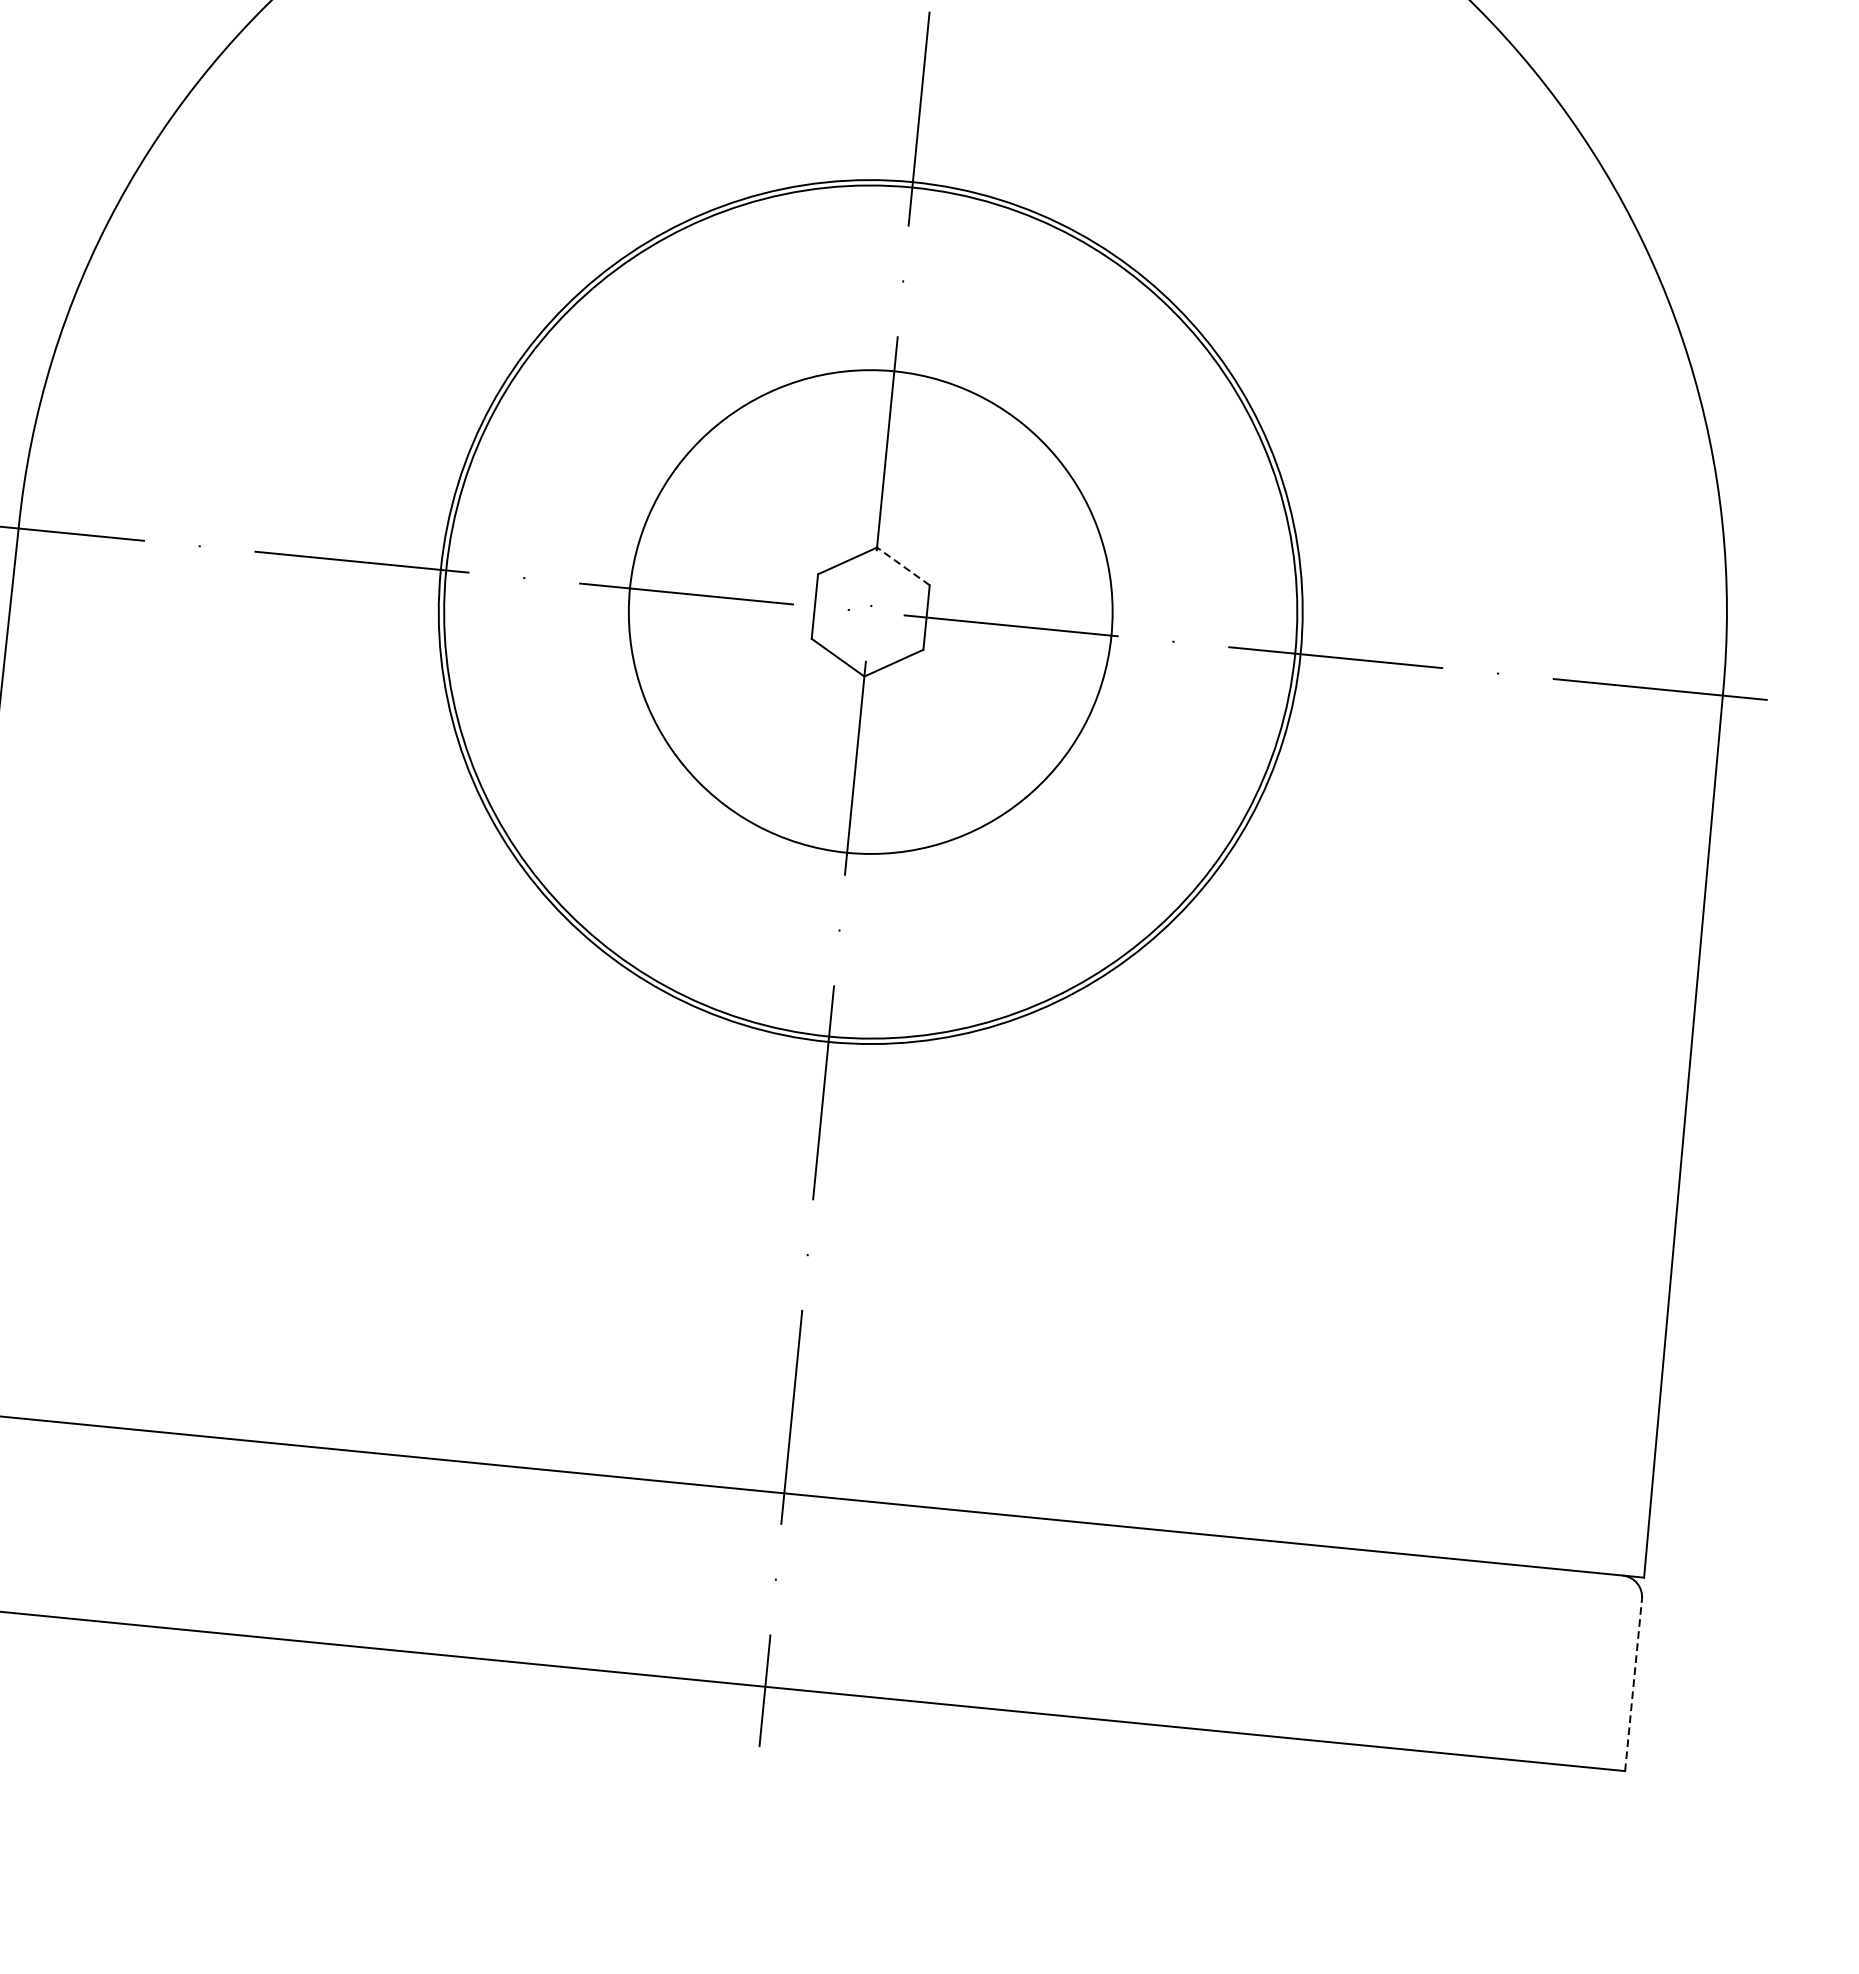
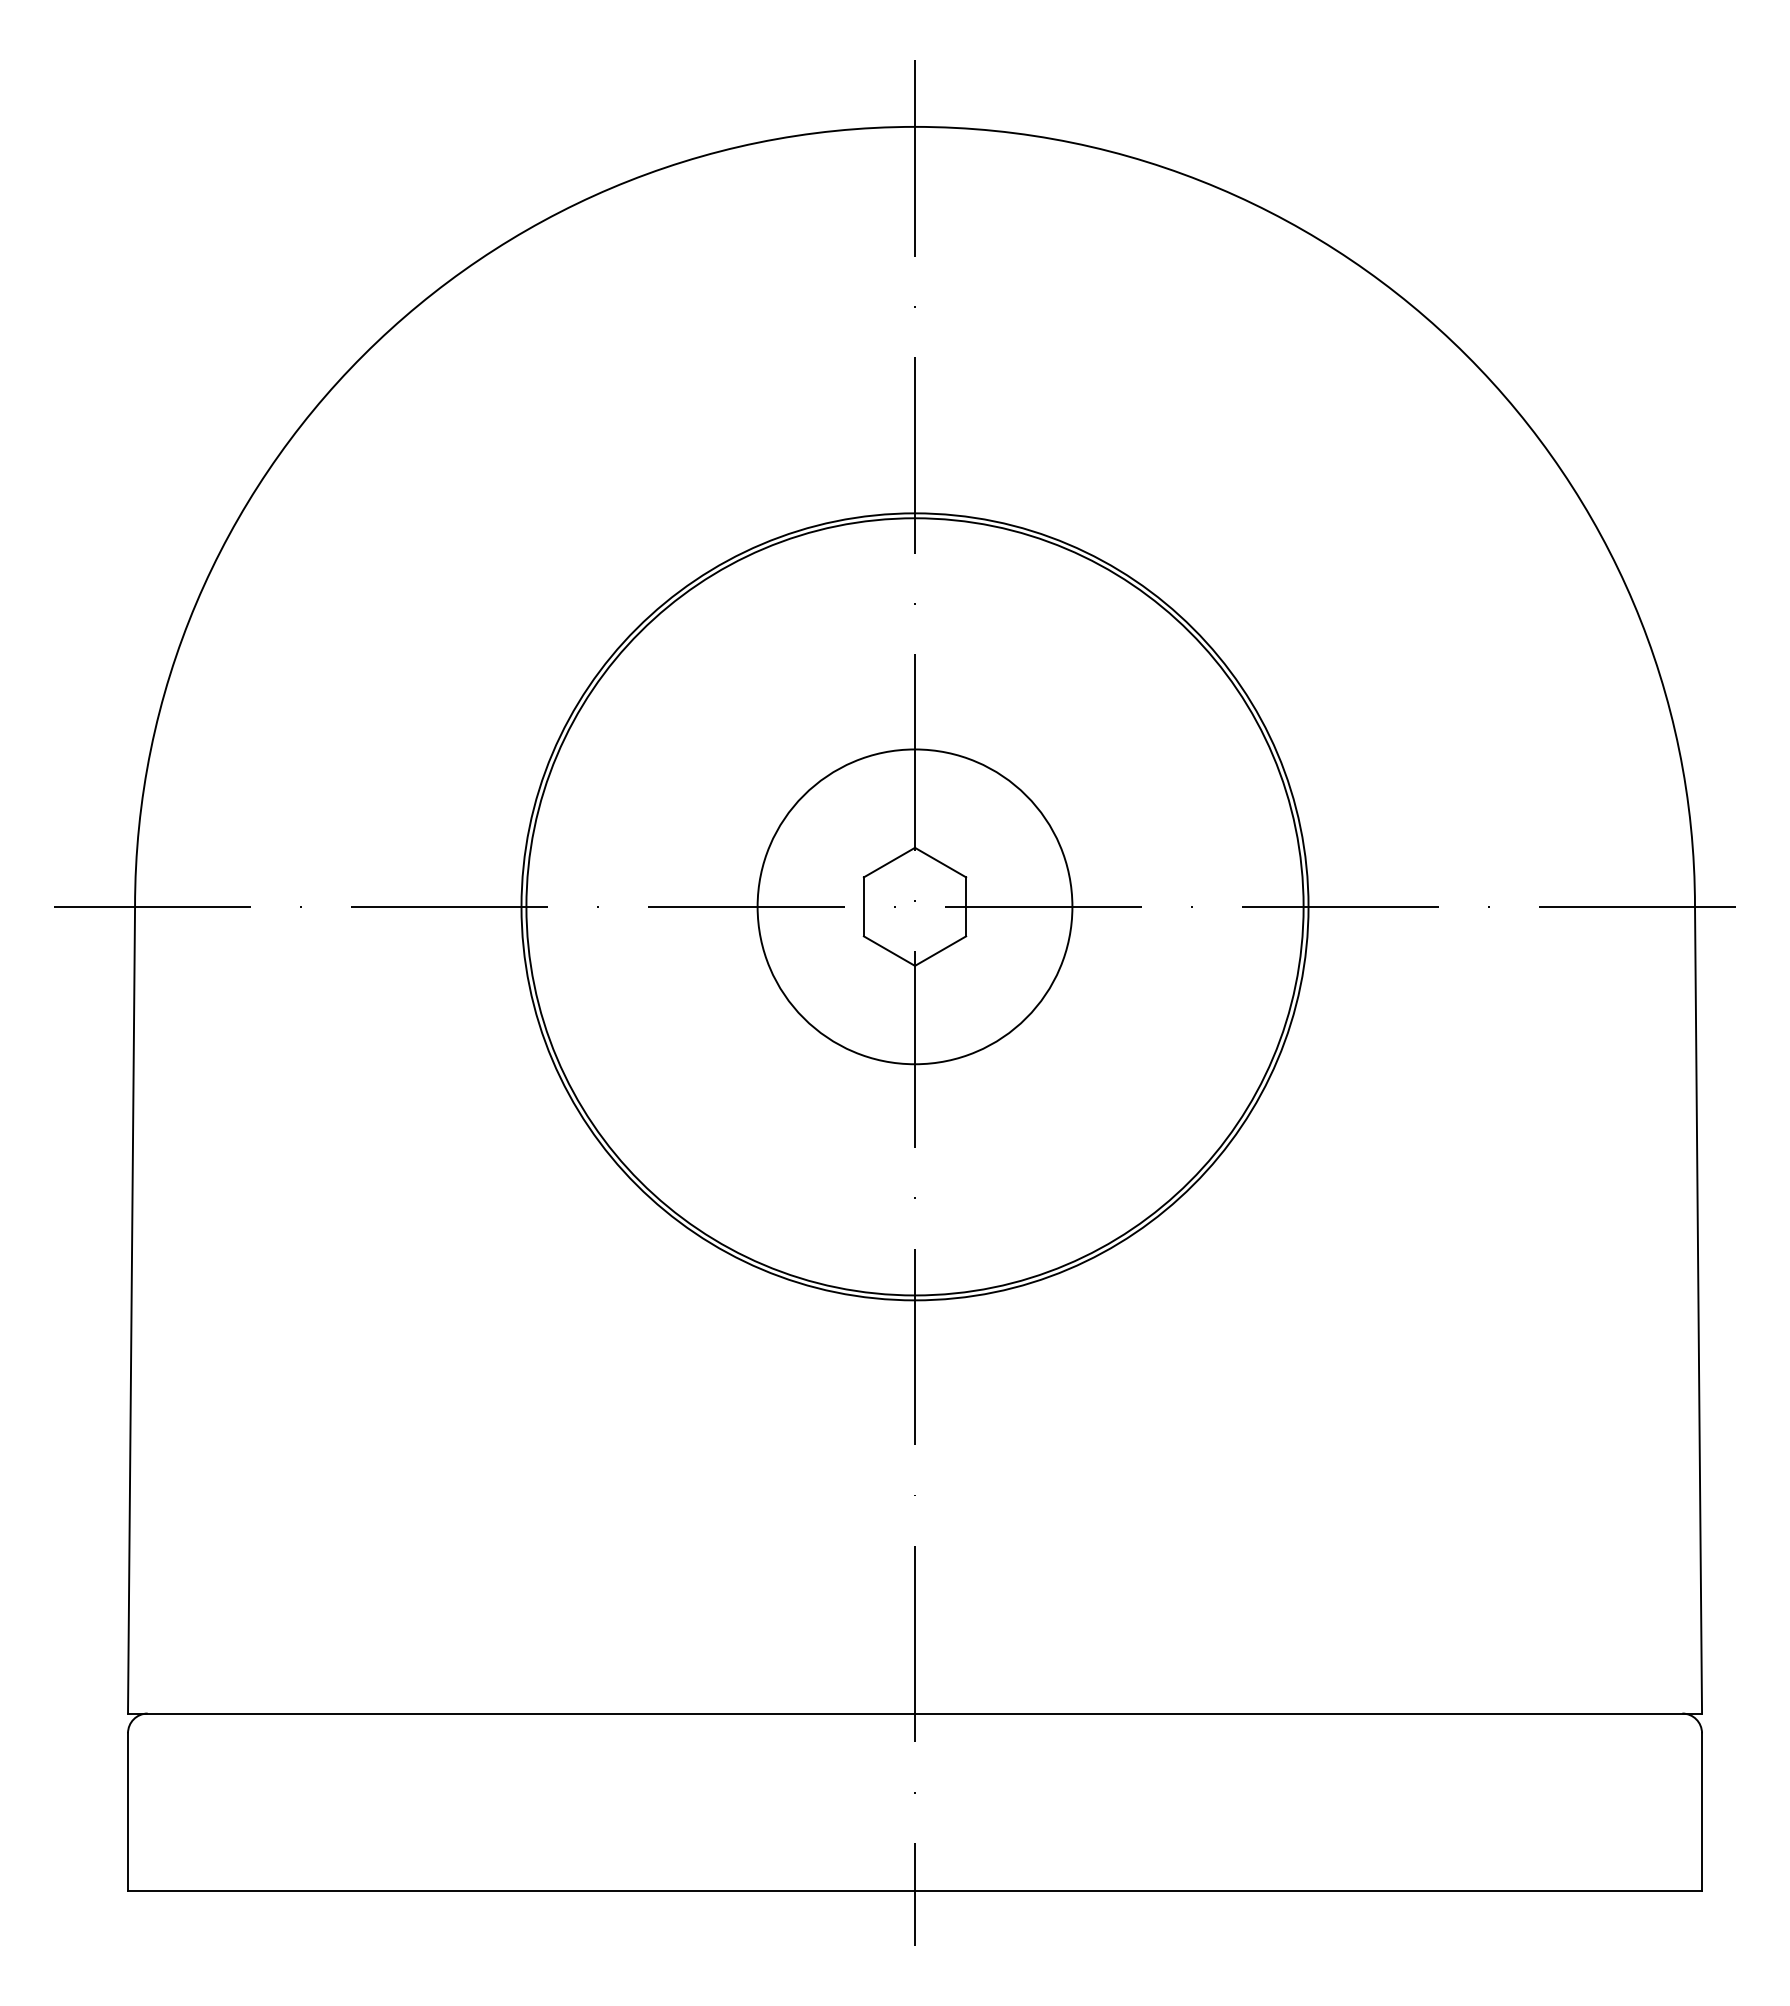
line: (903, 566) -> (940, 862), dashed -> solid
circle: (870, 611) -> (914, 906), size x0.71
line: (1634, 1684) -> (1702, 1811), dashed -> solid

